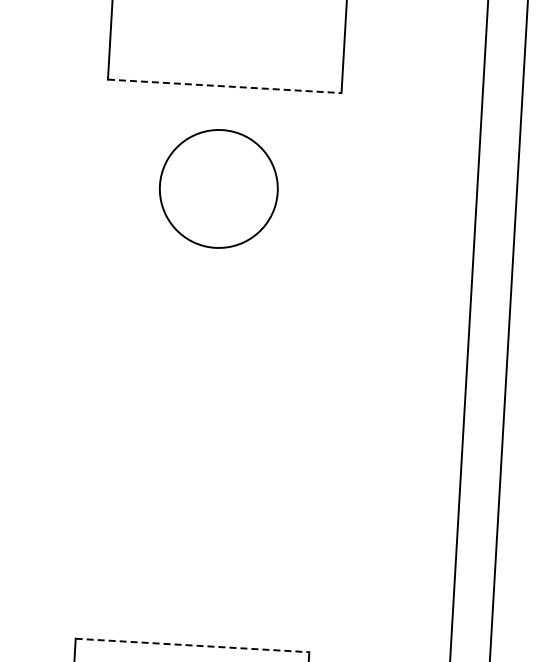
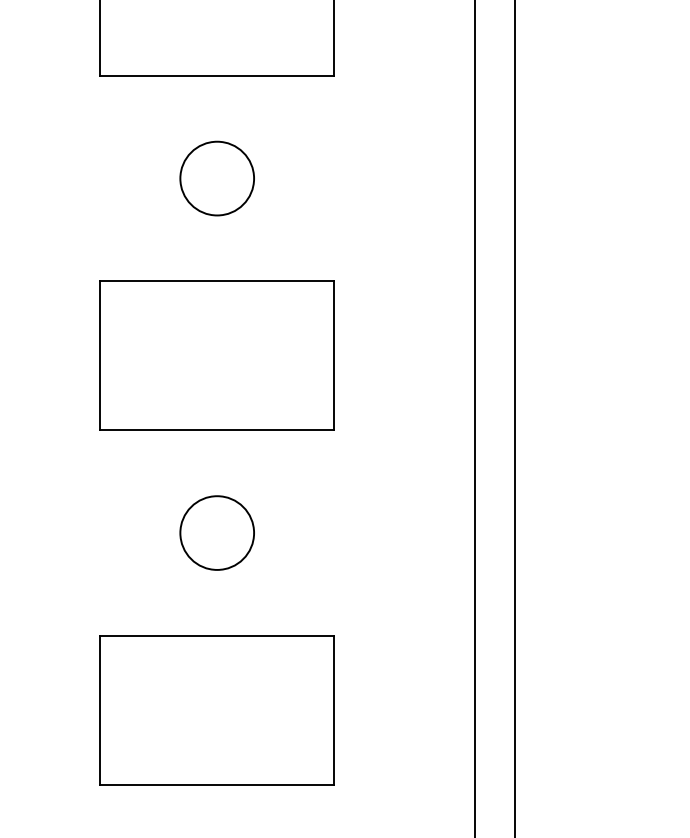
line: (225, 86) -> (217, 75), dashed -> solid
circle: (219, 188) -> (217, 178), size x0.62
part: (207, 365) -> (216, 355), added
circle: (197, 542) -> (216, 532), added
line: (192, 645) -> (217, 635), dashed -> solid

